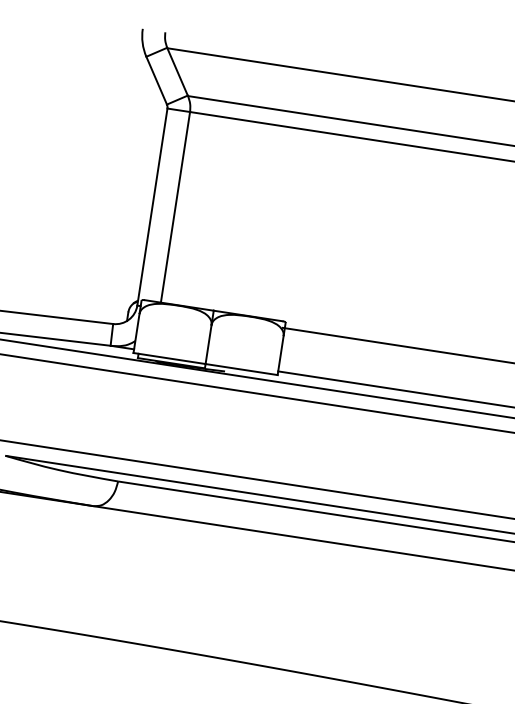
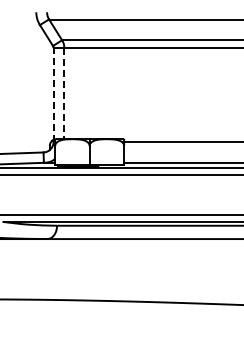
line: (152, 206) -> (53, 94), solid -> dashed
line: (175, 207) -> (64, 93), solid -> dashed

